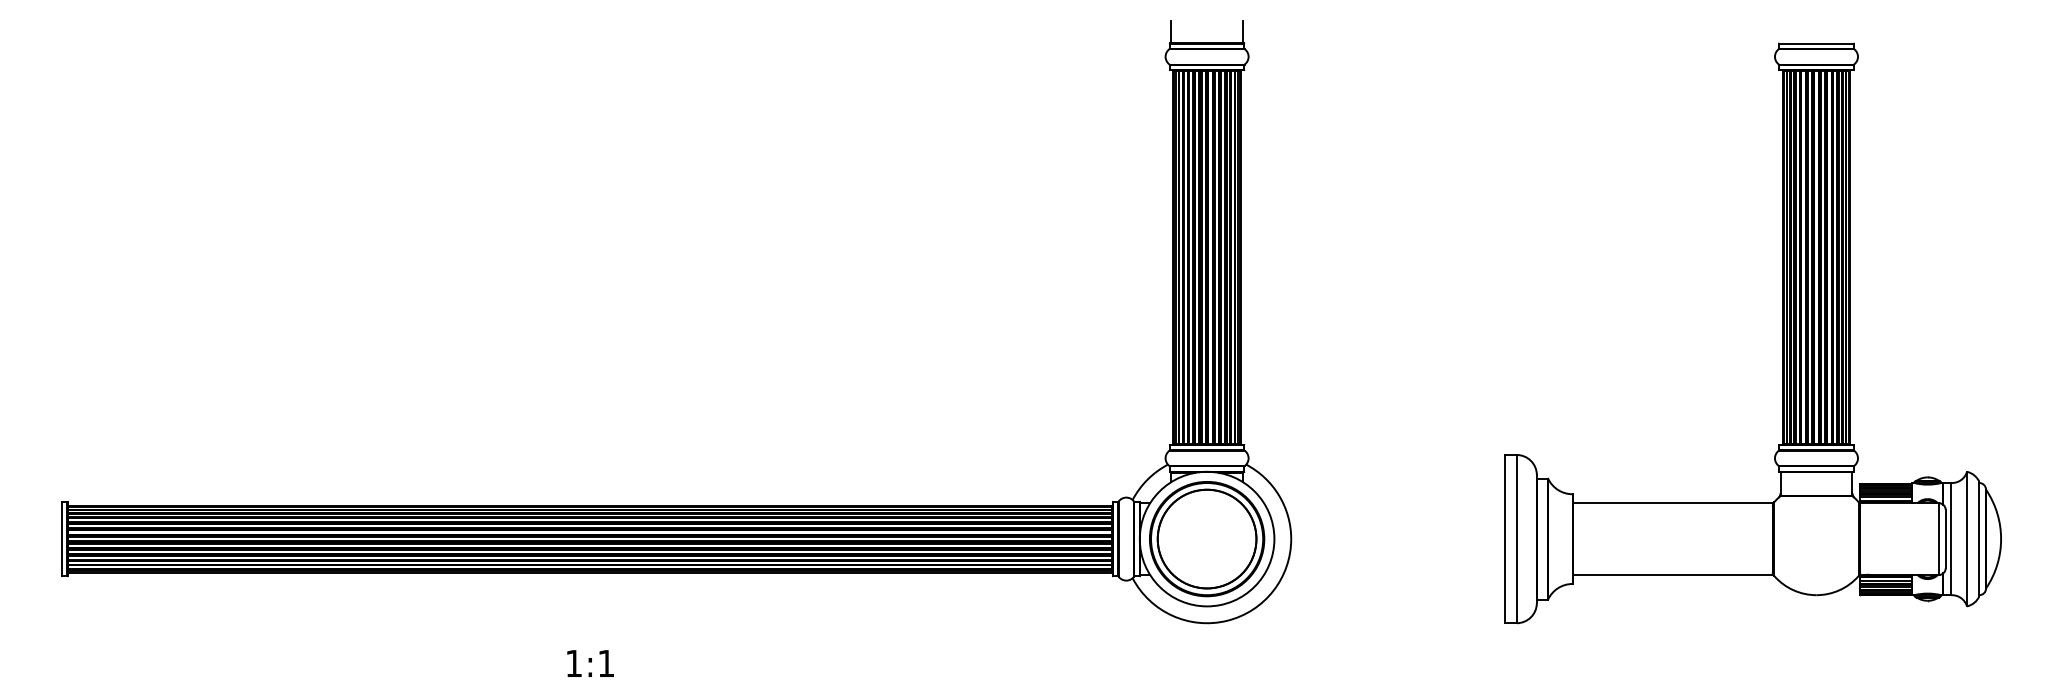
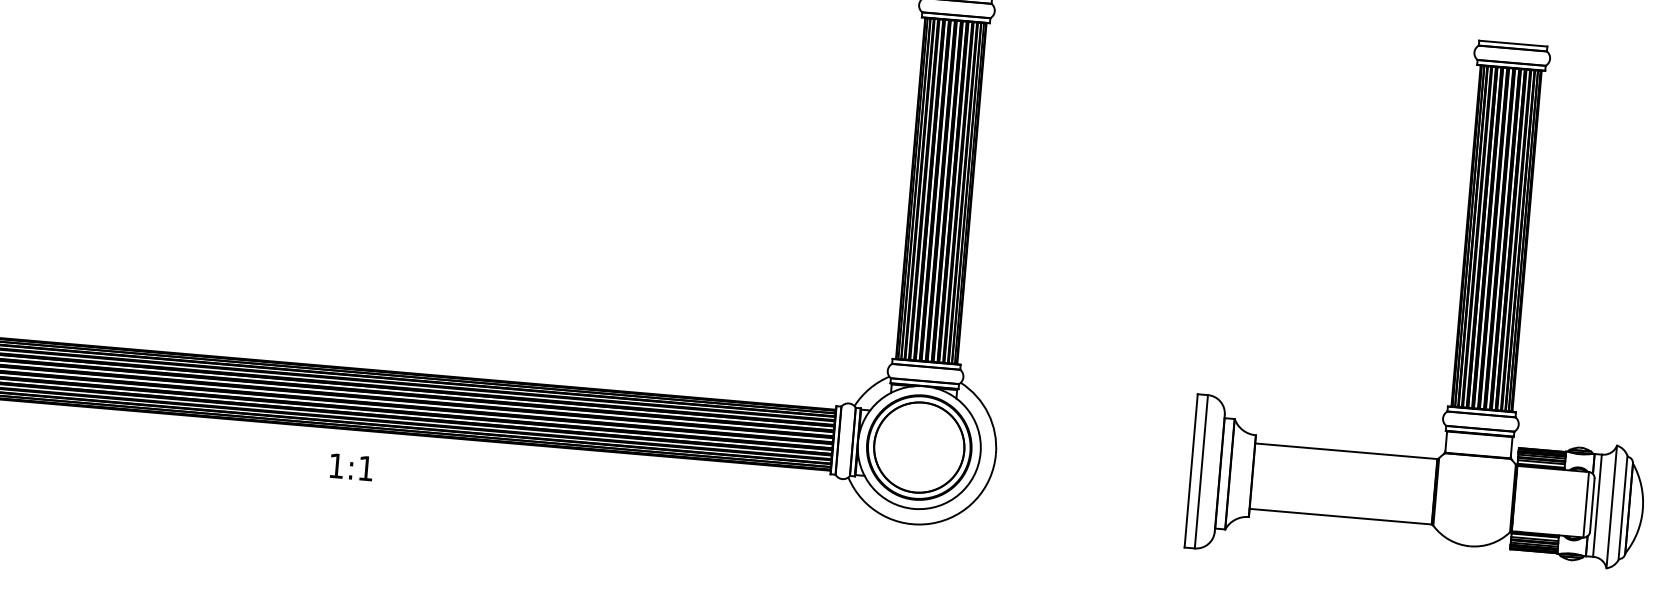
text: (590, 663) -> (351, 467), moved

